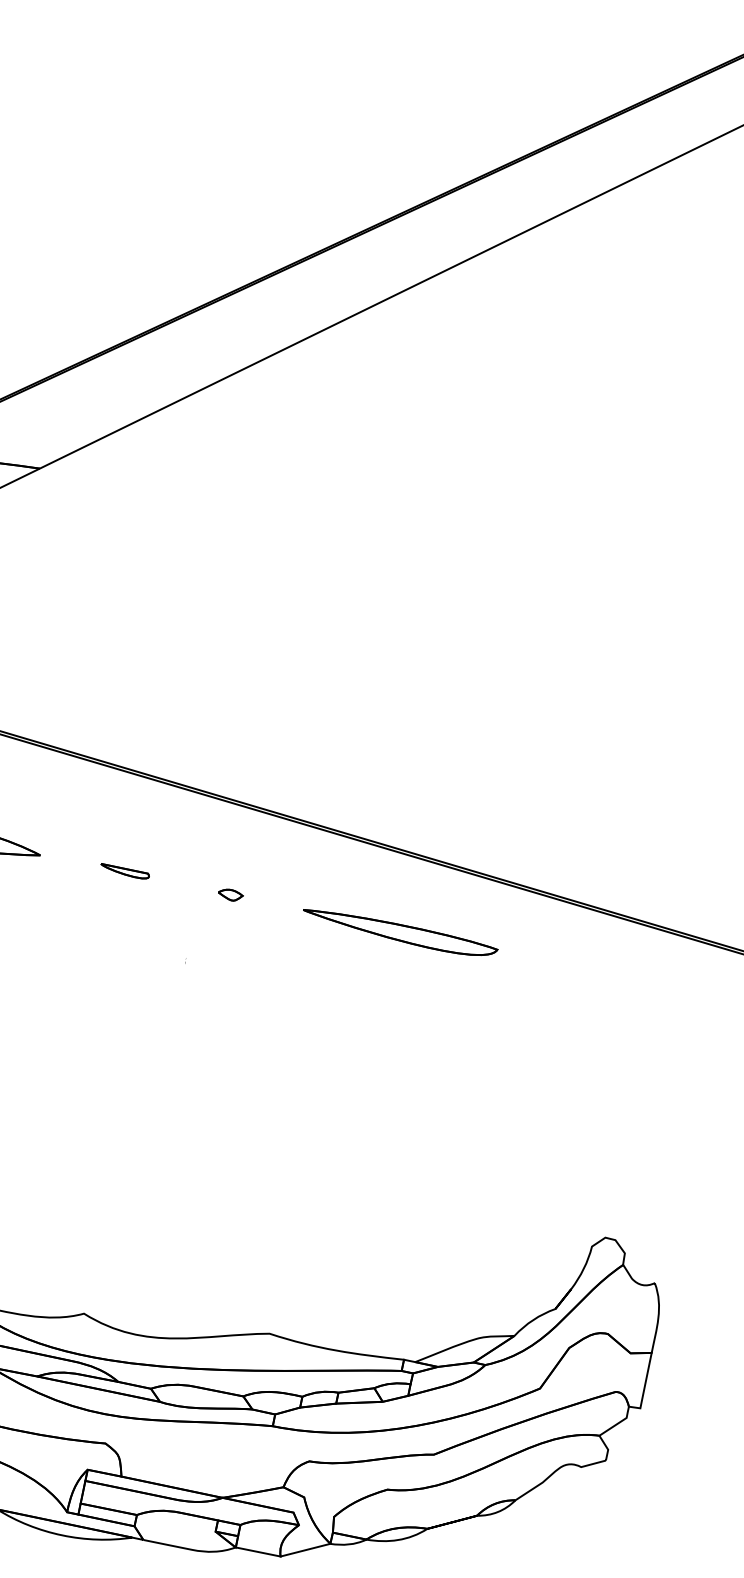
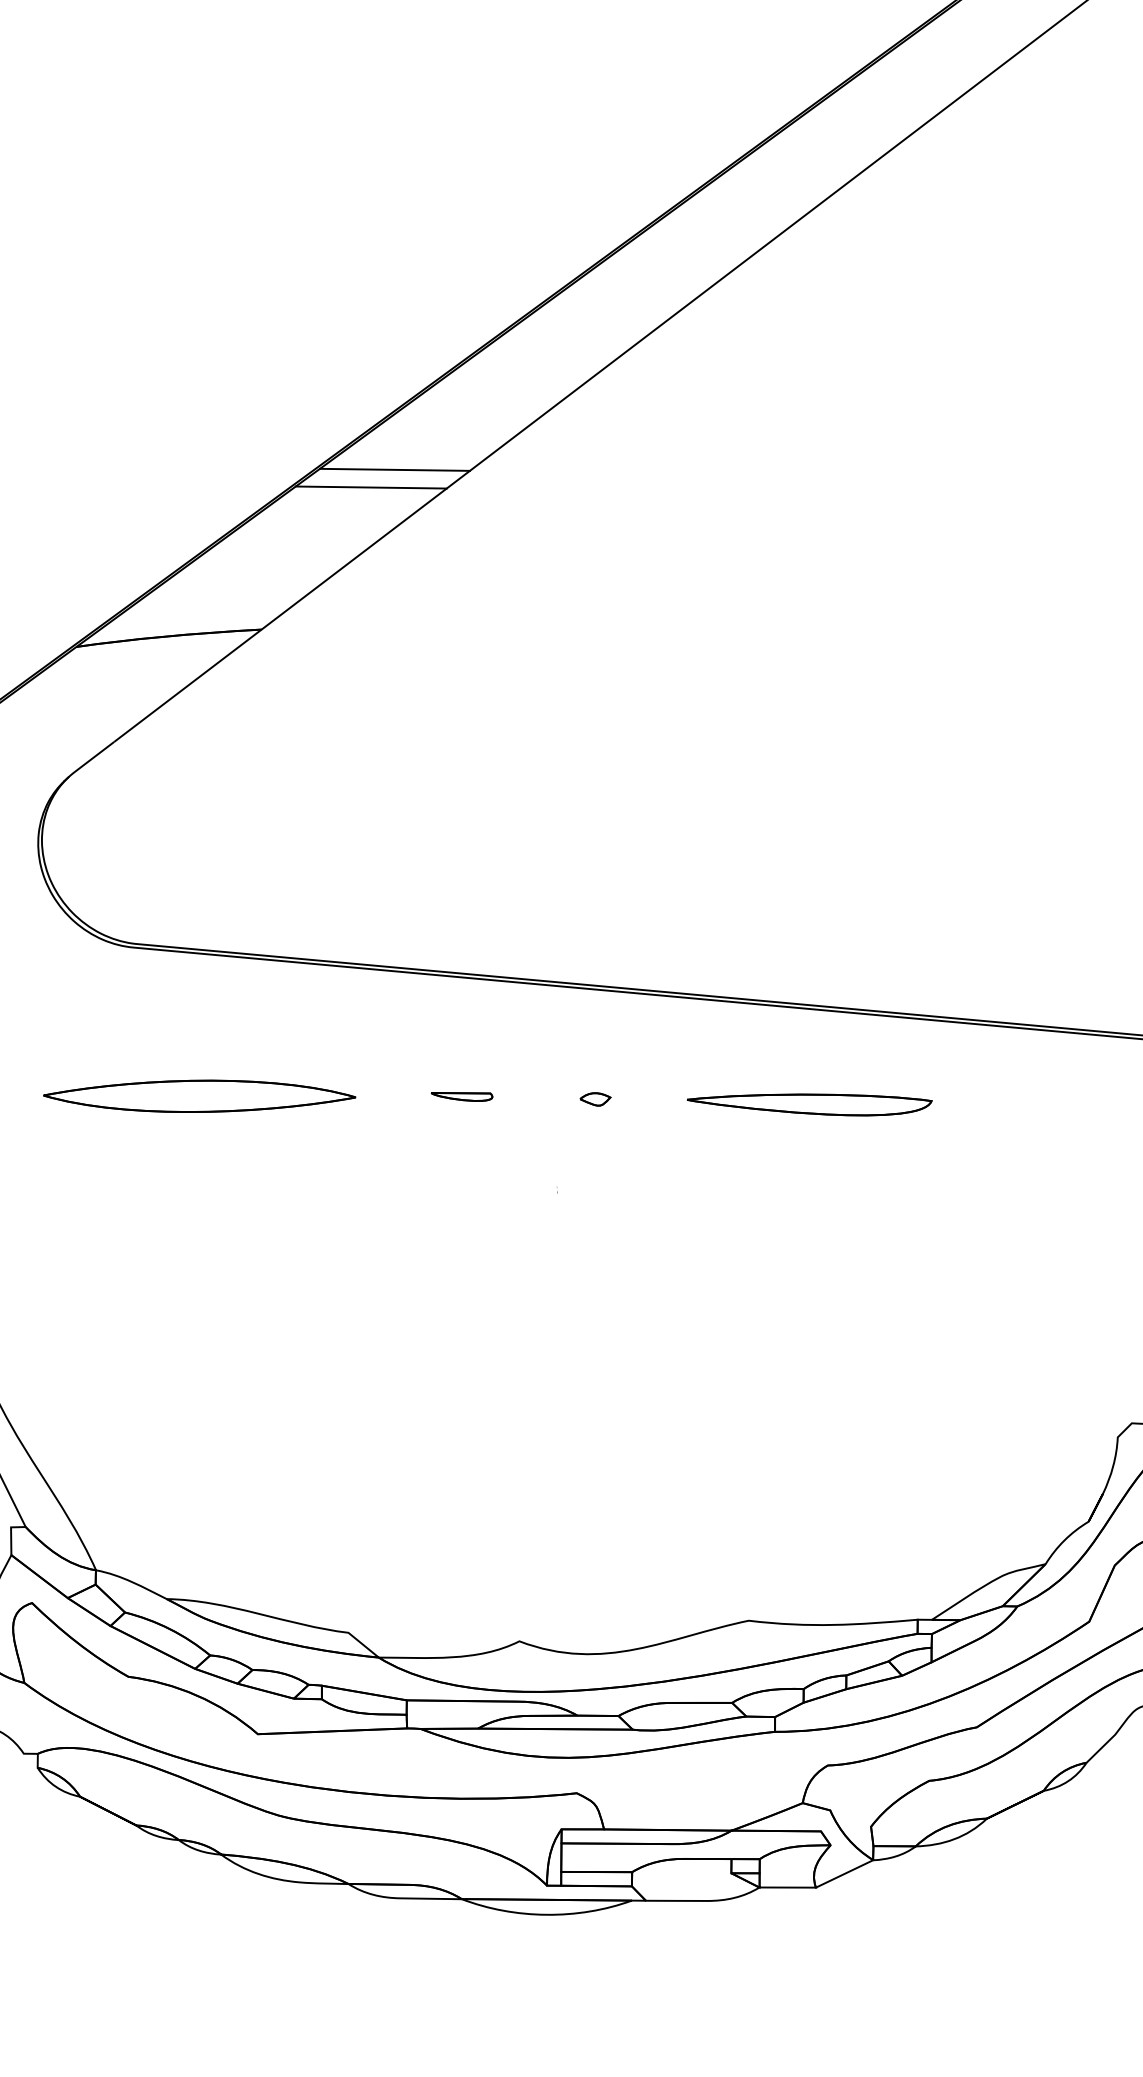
line: (170, 362) -> (394, 469), added
line: (148, 372) -> (370, 487), added

